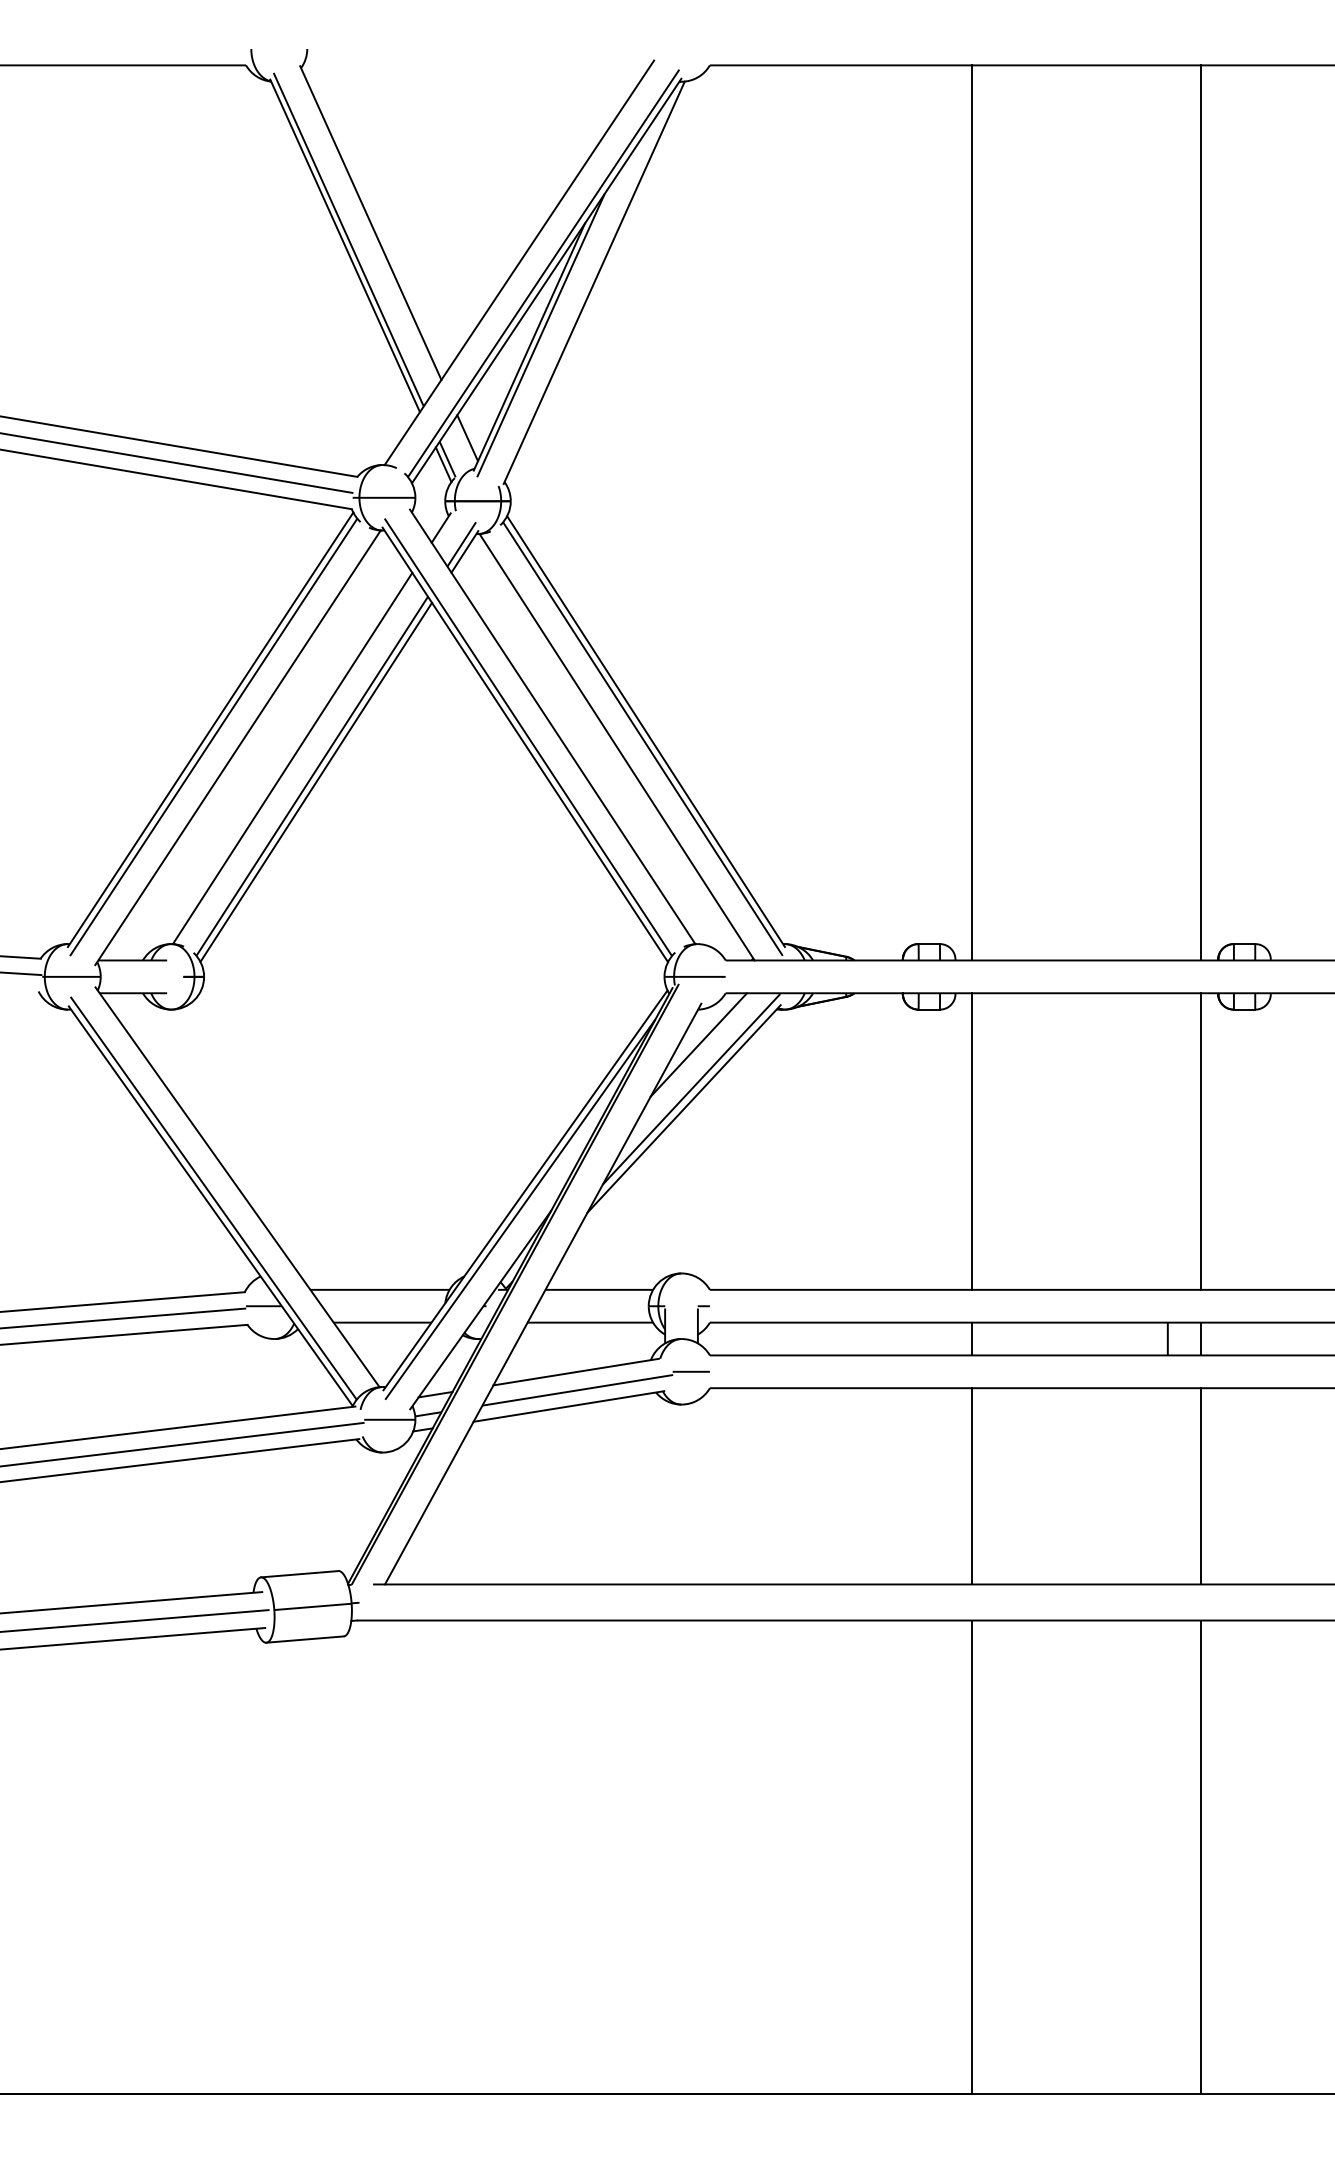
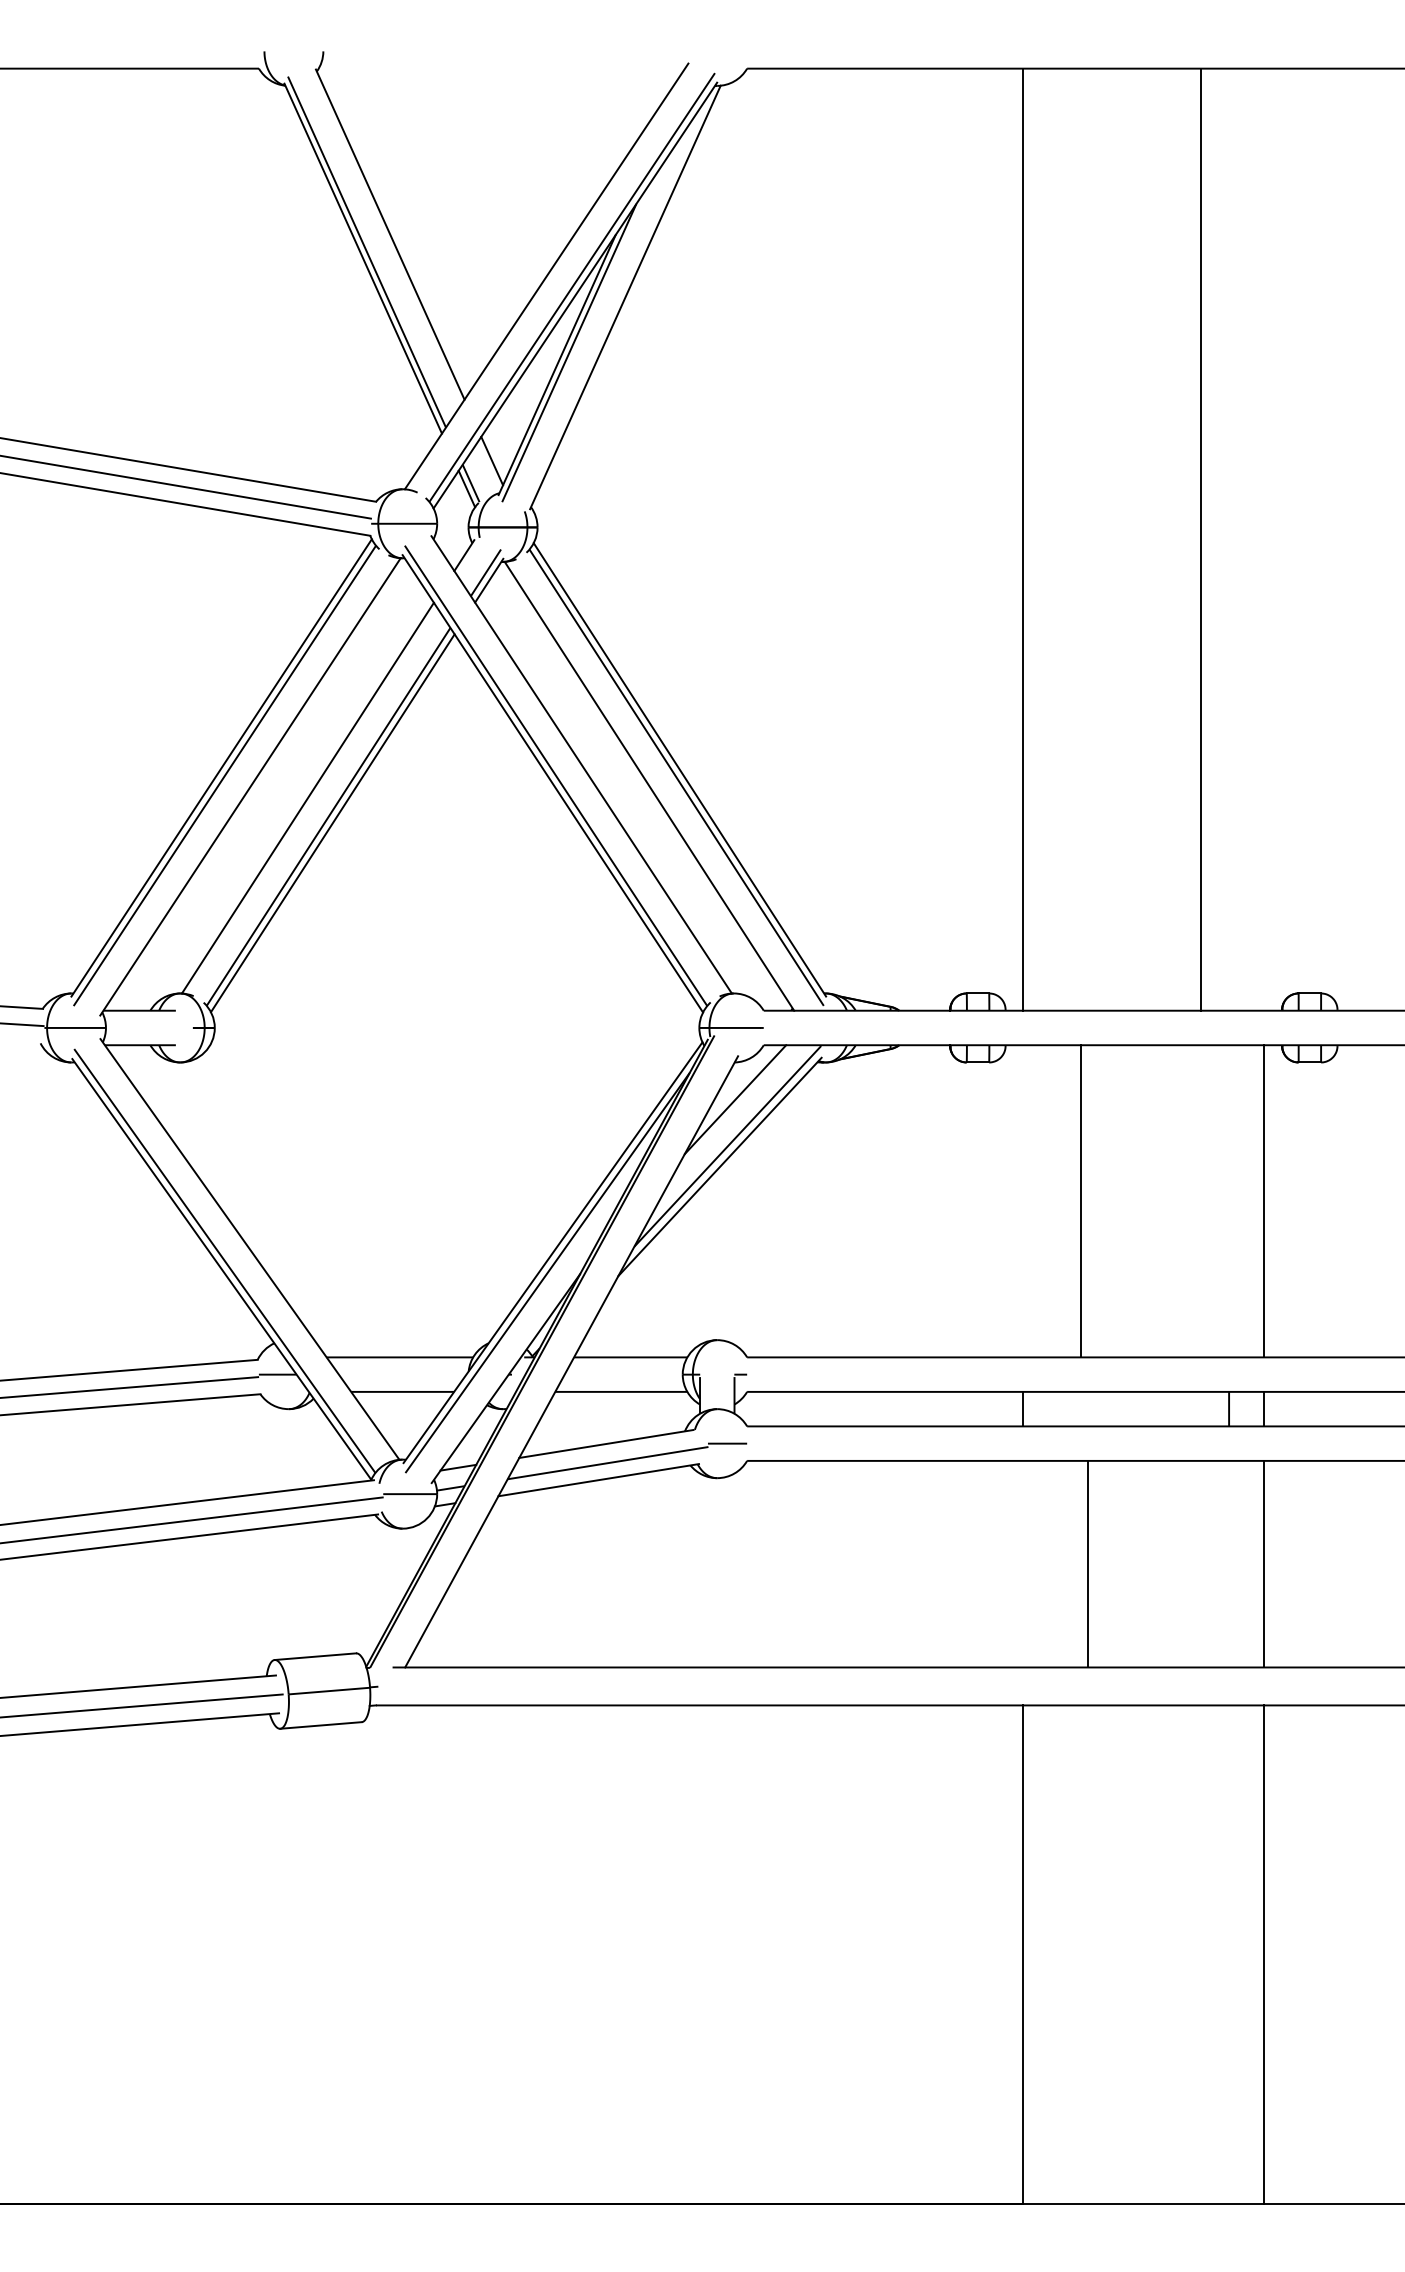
line: (1201, 512) -> (1201, 539), moved
line: (972, 1141) -> (1081, 1201), moved
line: (972, 1486) -> (1088, 1564), moved

